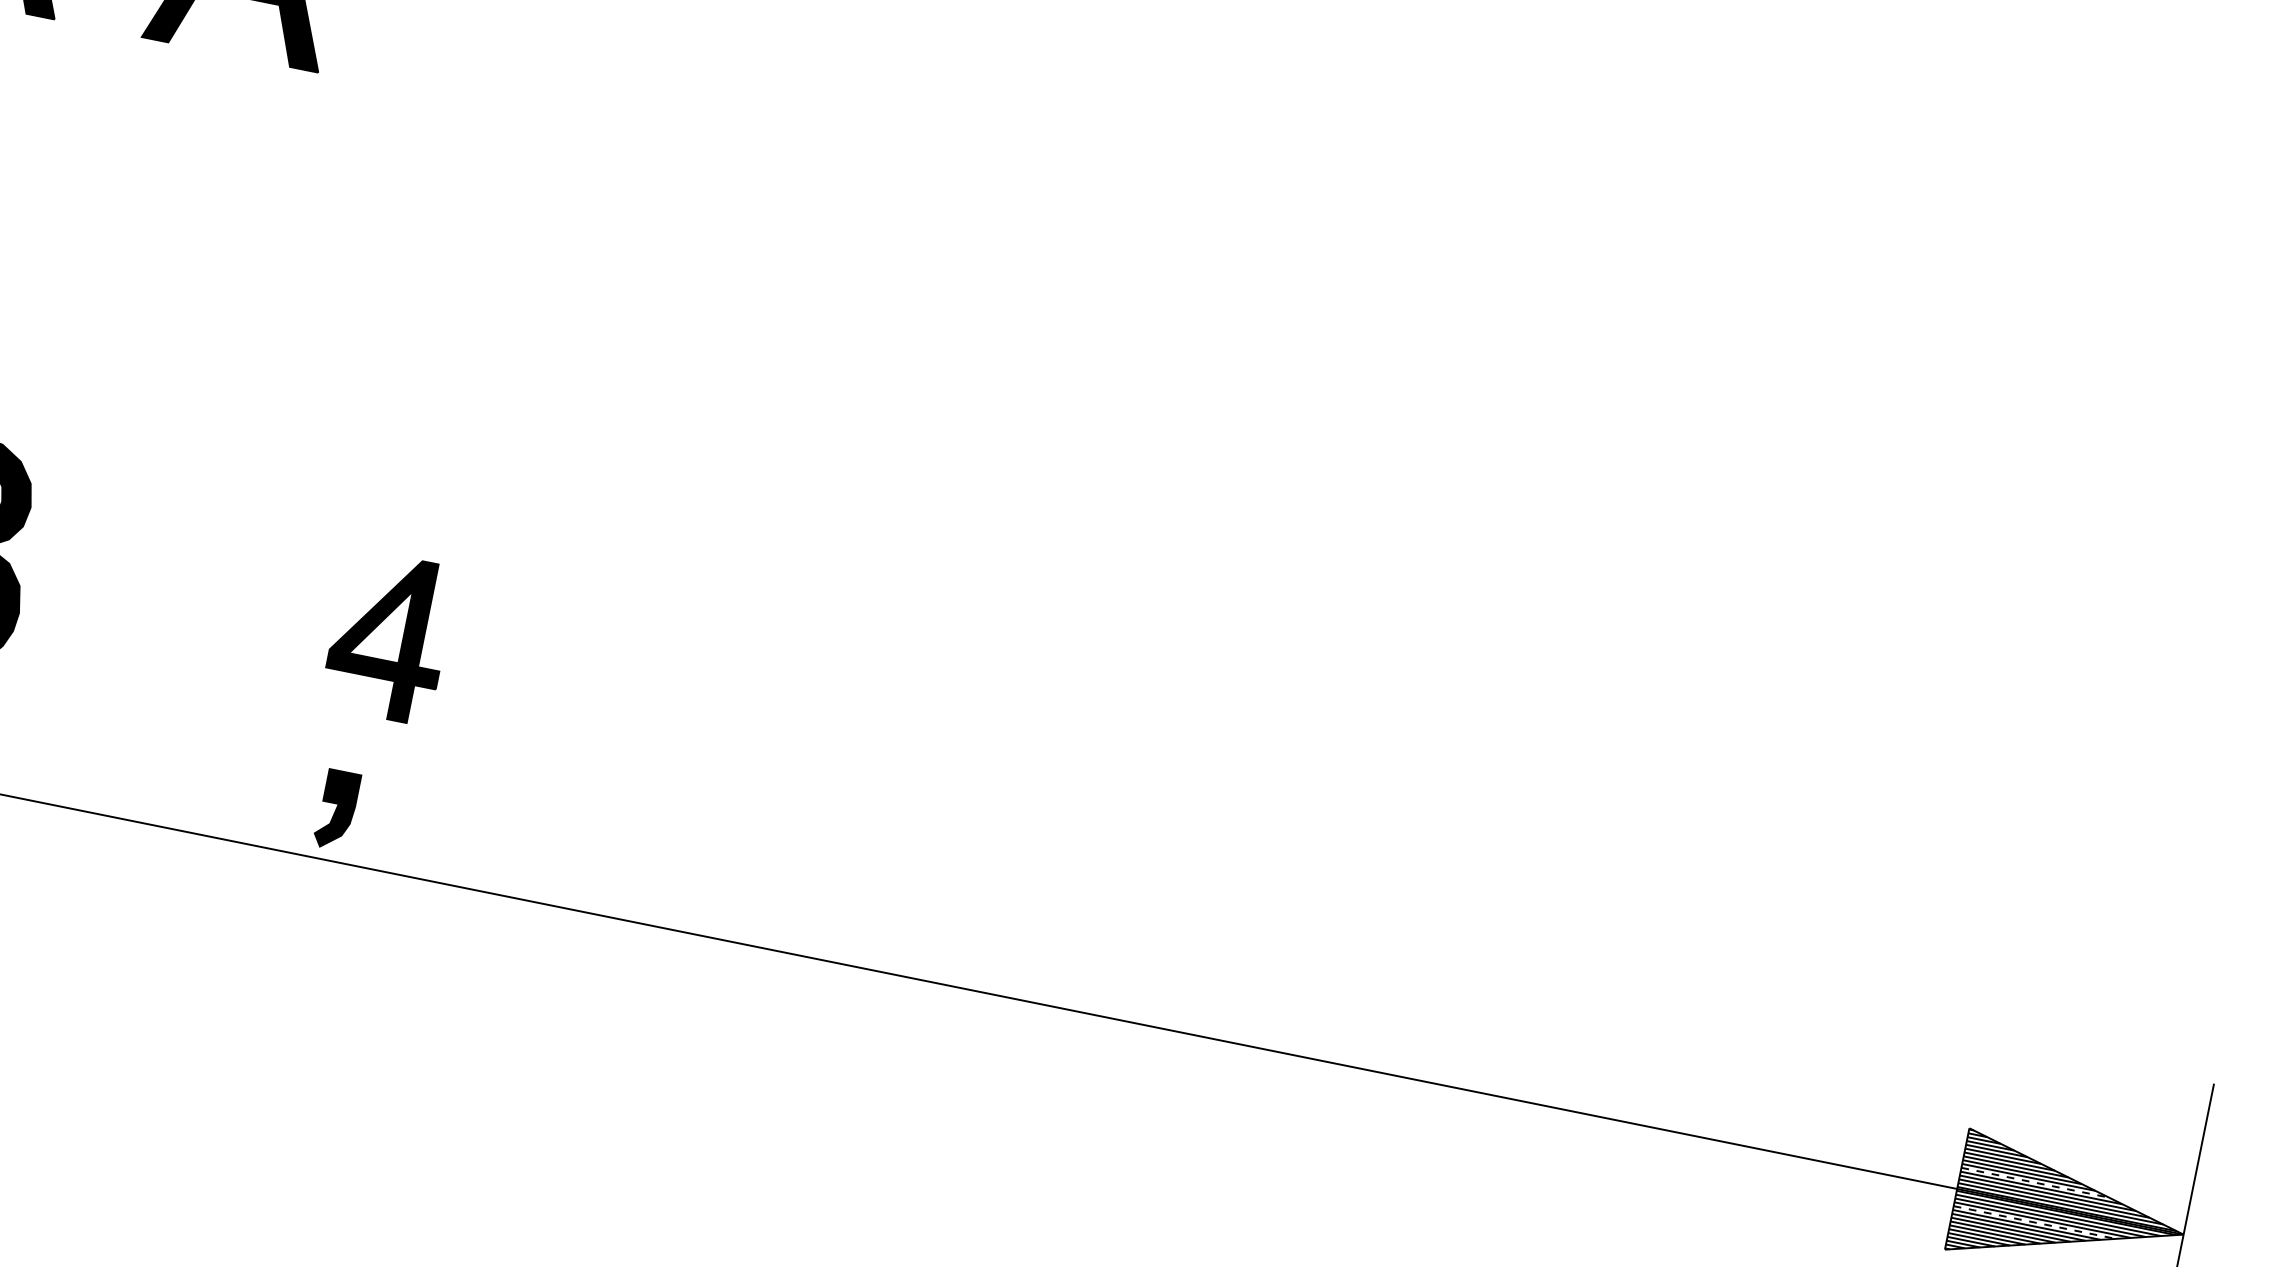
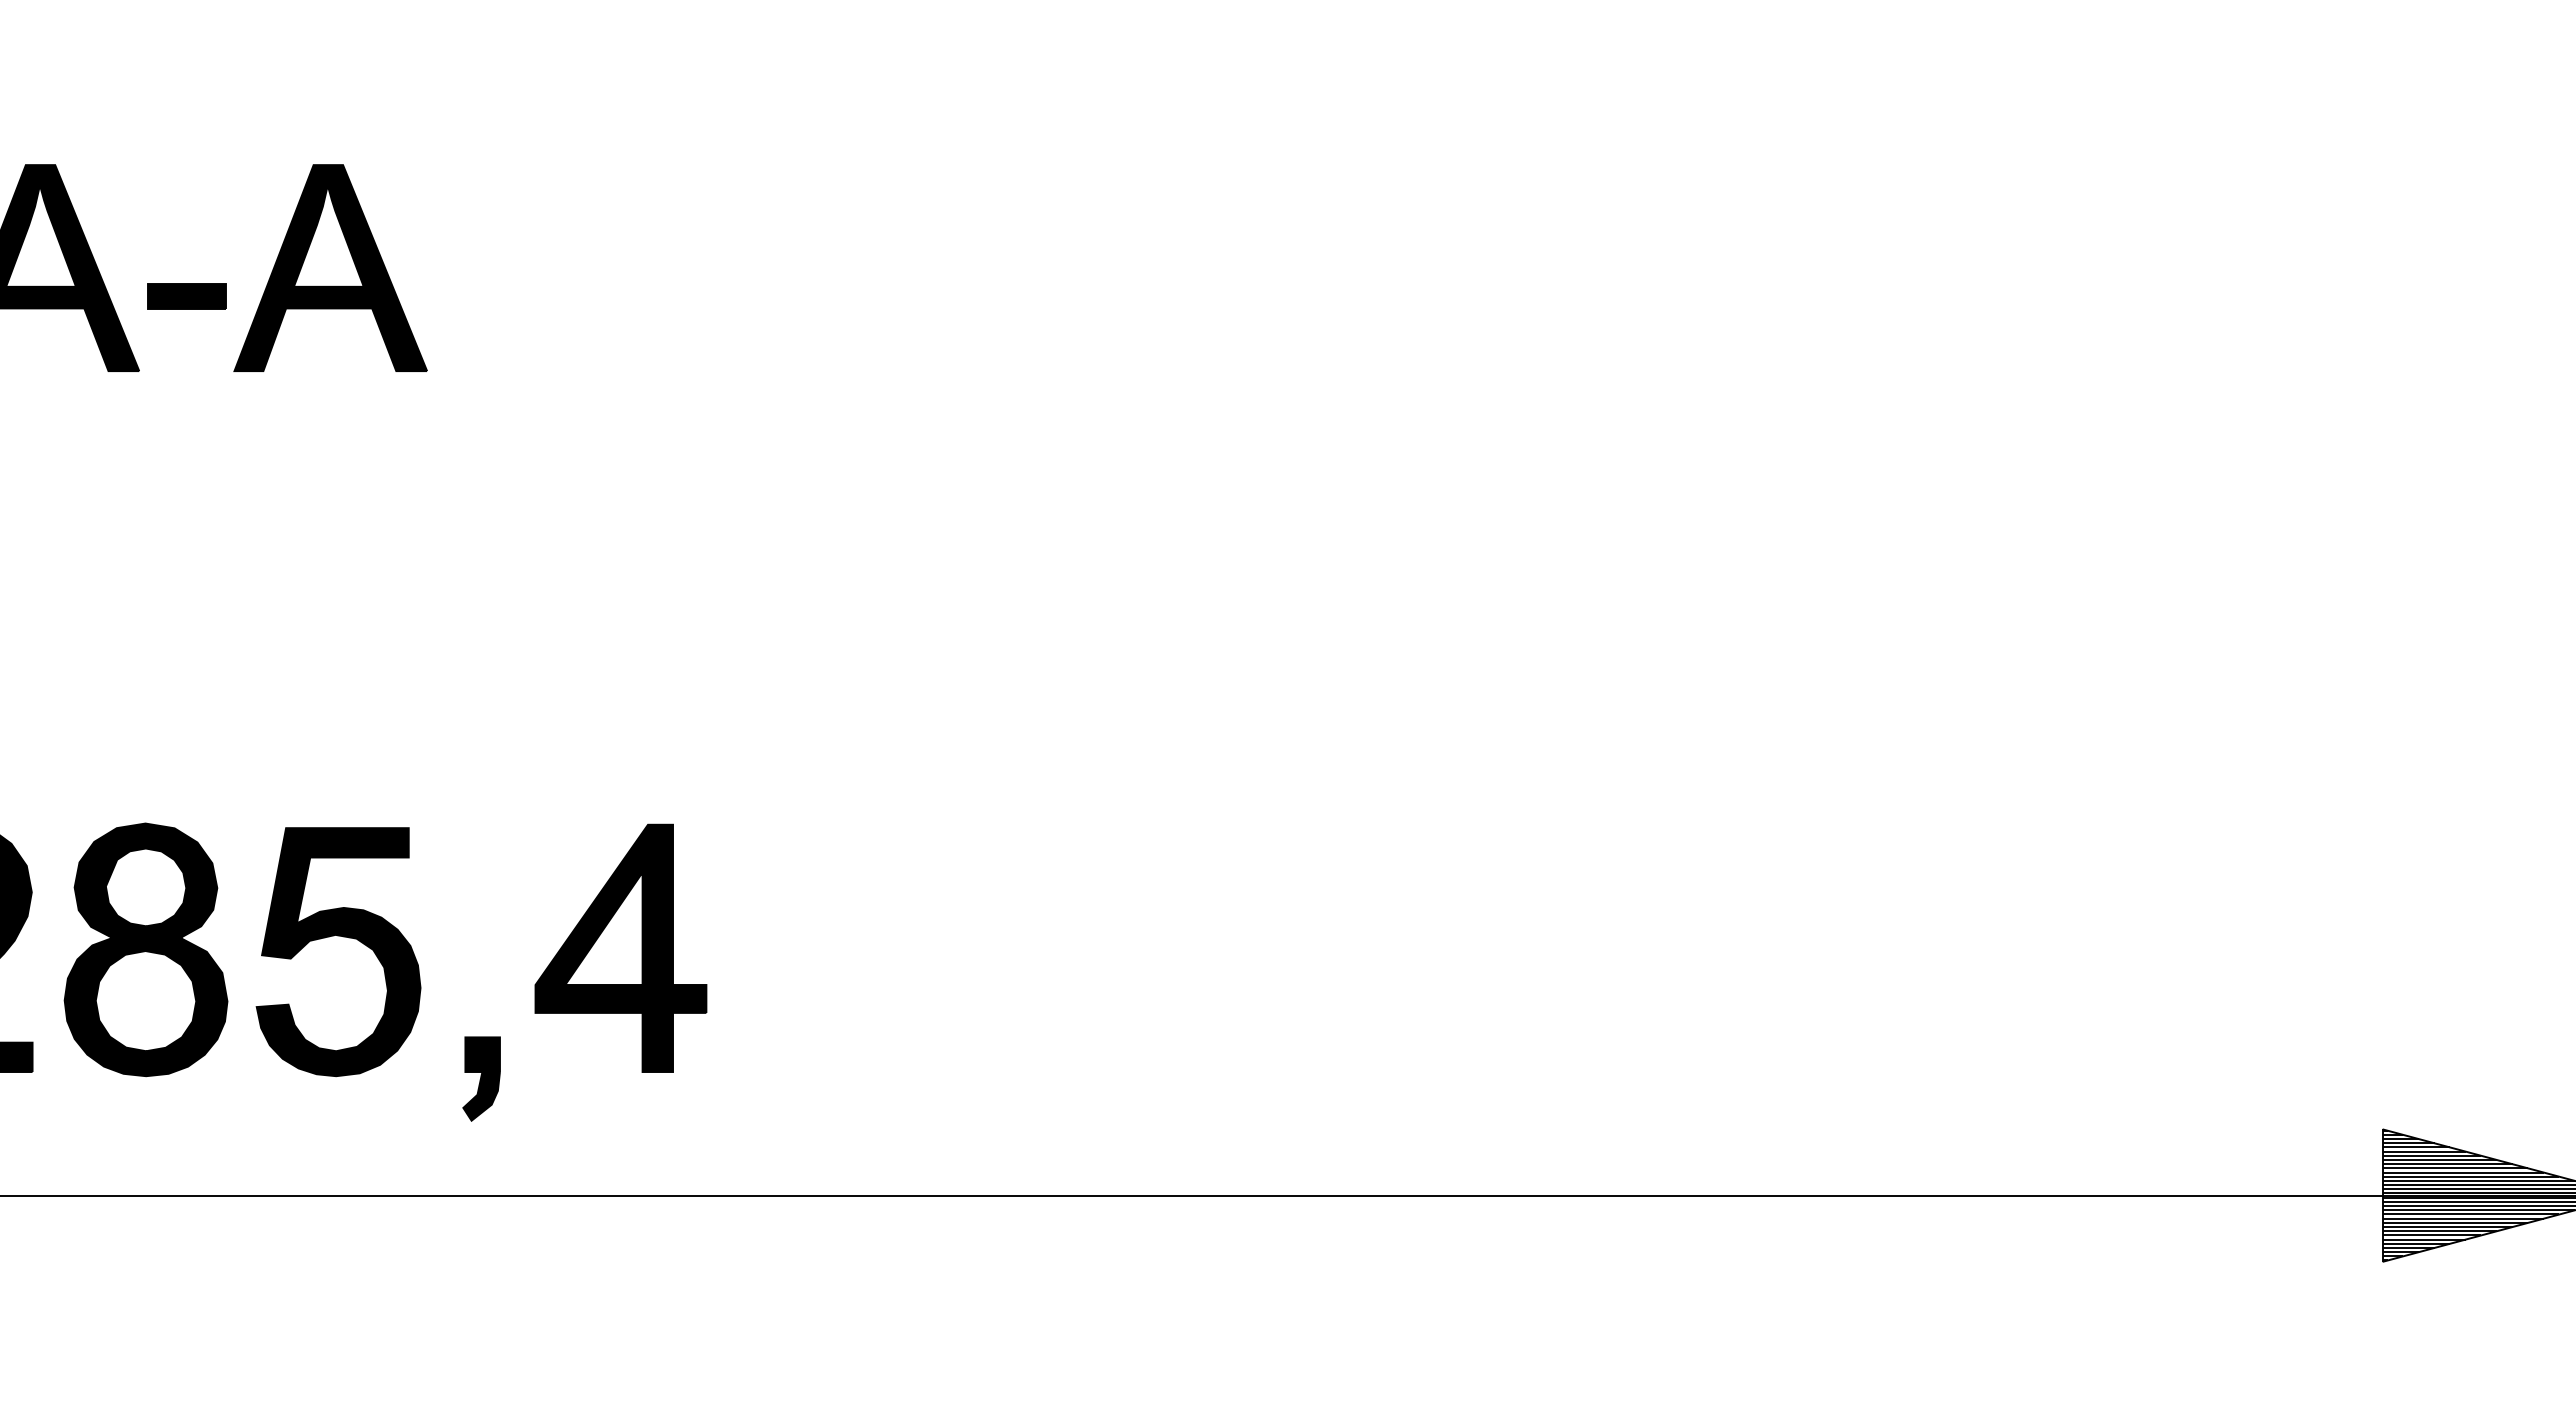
part: (137, 575) -> (343, 937), added
part: (388, 636) -> (620, 947), size x1.43
part: (336, 809) -> (481, 1078), moved
line: (2035, 1182) -> (2463, 1172), dashed -> solid
line: (2035, 1222) -> (2471, 1214), dashed -> solid

